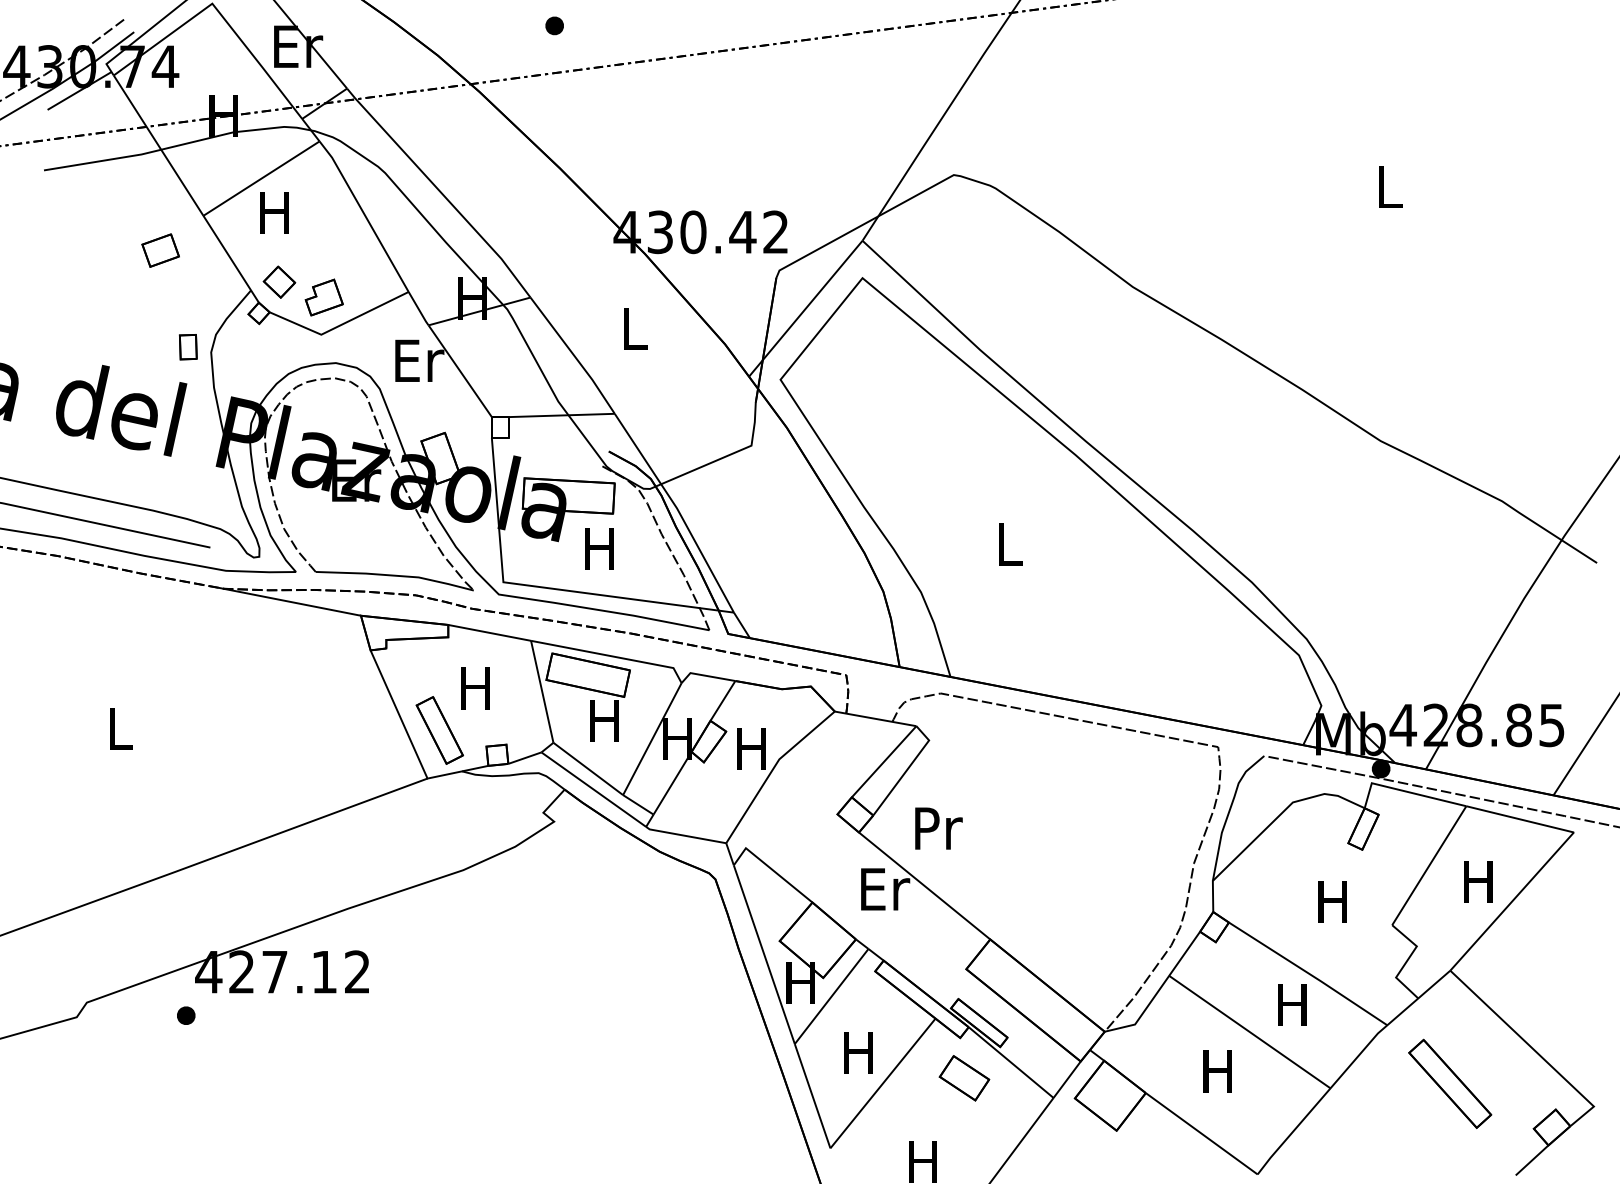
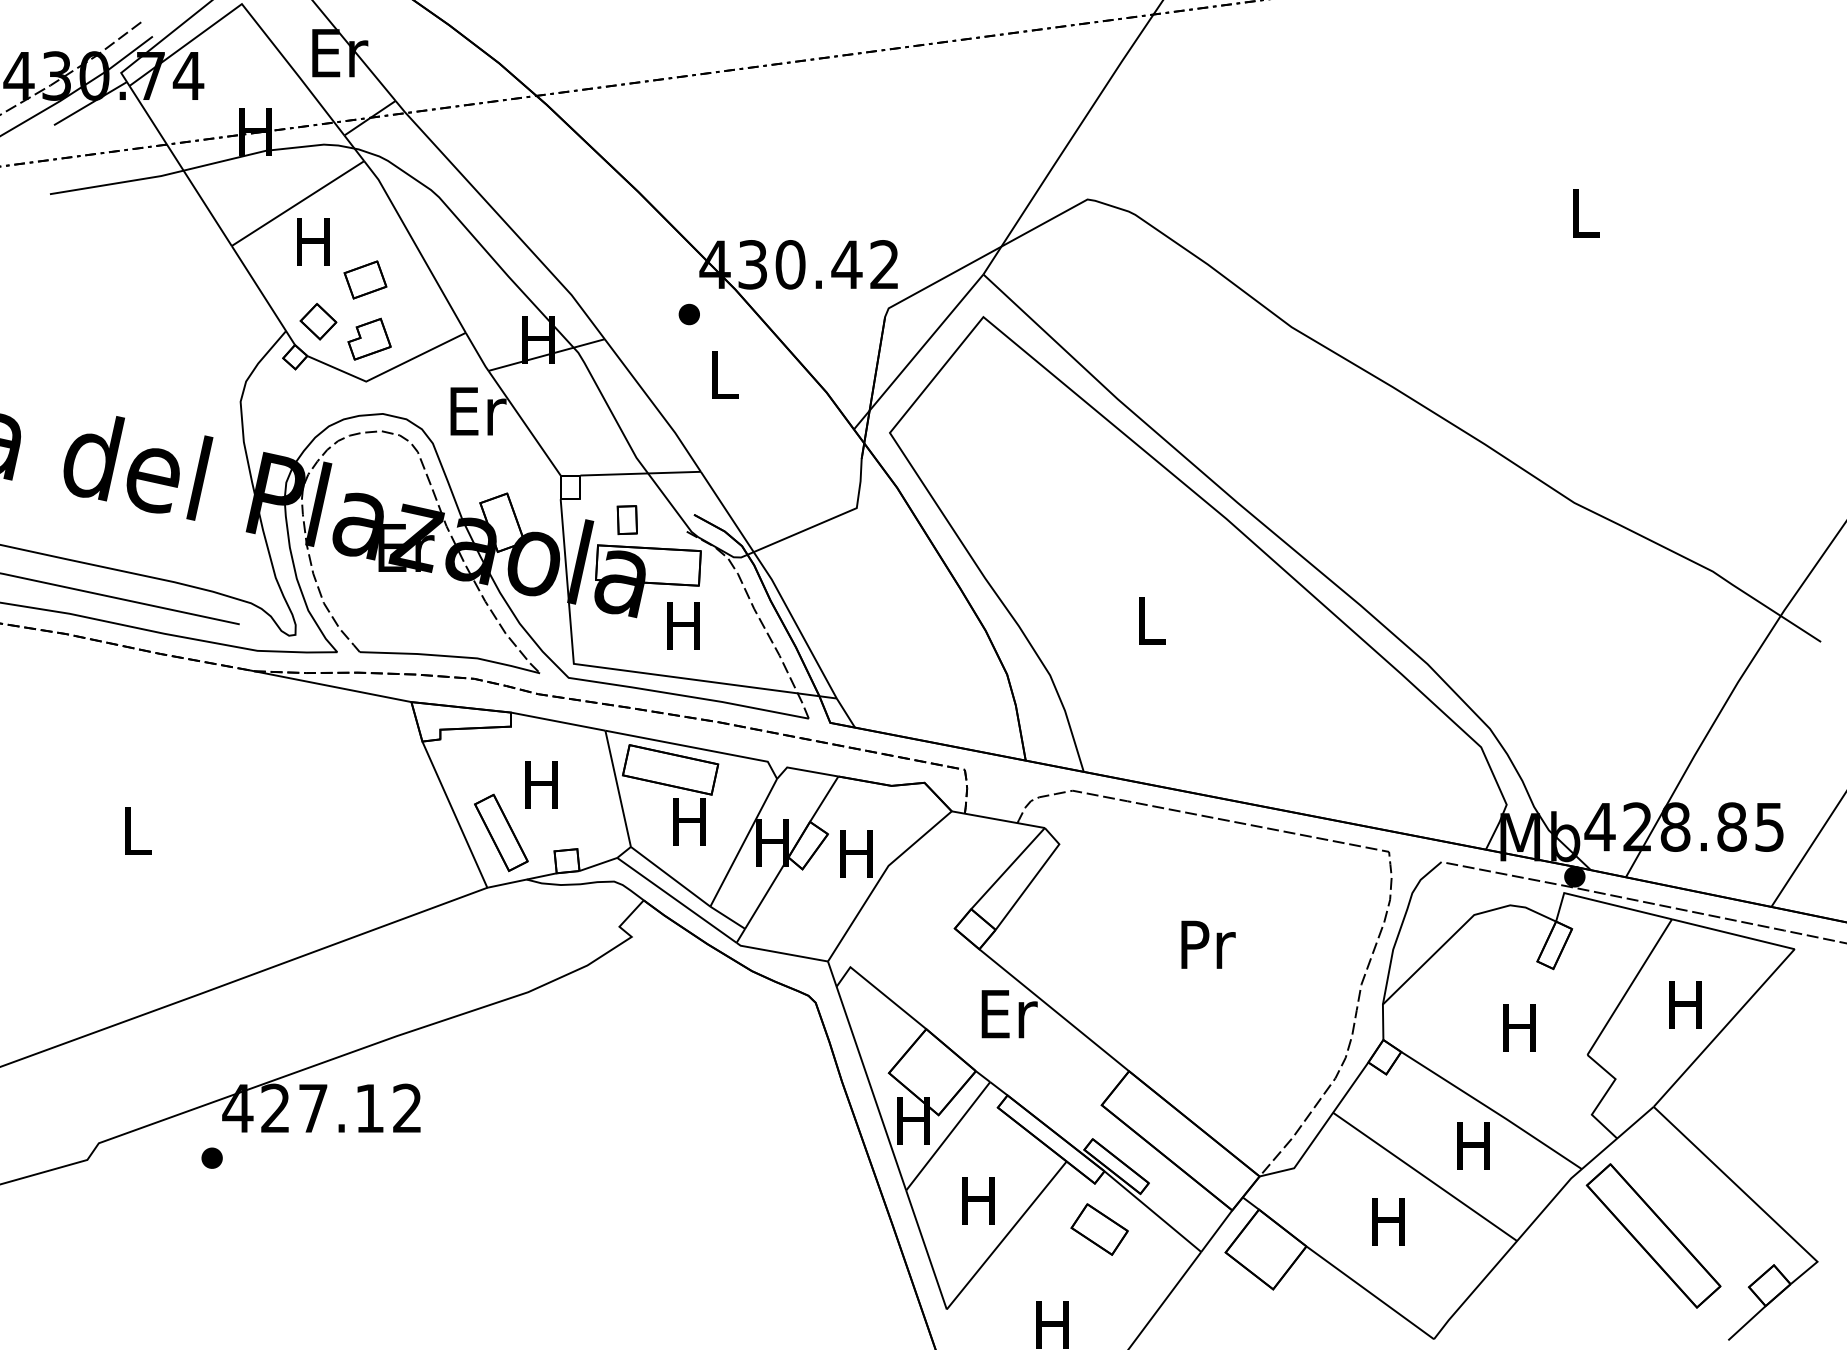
part: (554, 25) -> (689, 314), moved
part: (160, 250) -> (365, 279), moved
part: (188, 347) -> (627, 520), moved
text: (938, 828) -> (1208, 944), moved
part: (1449, 1083) -> (1652, 1235), size x1.43

